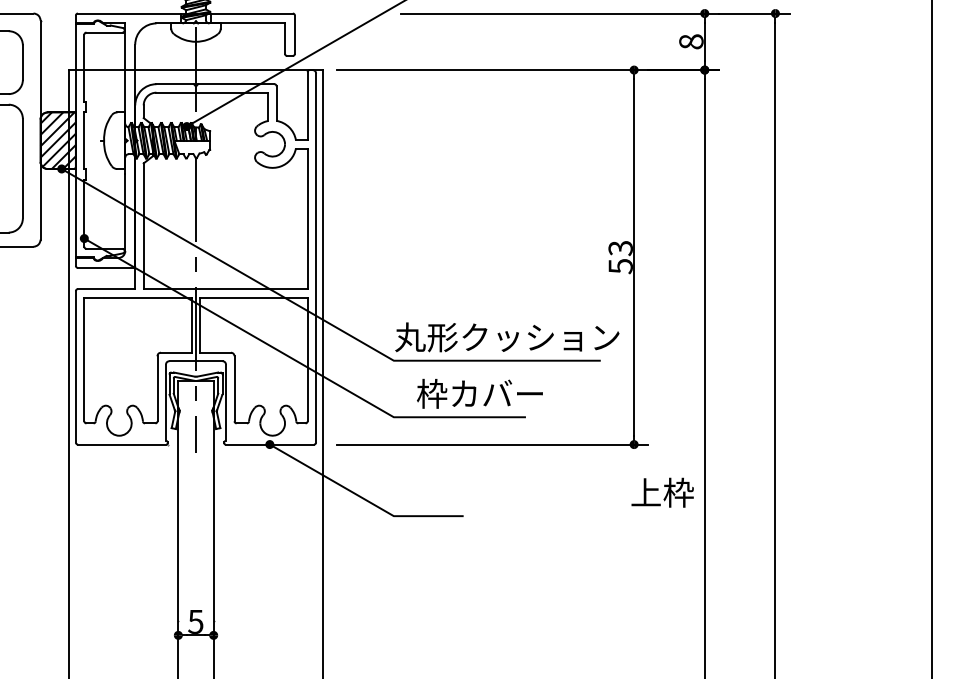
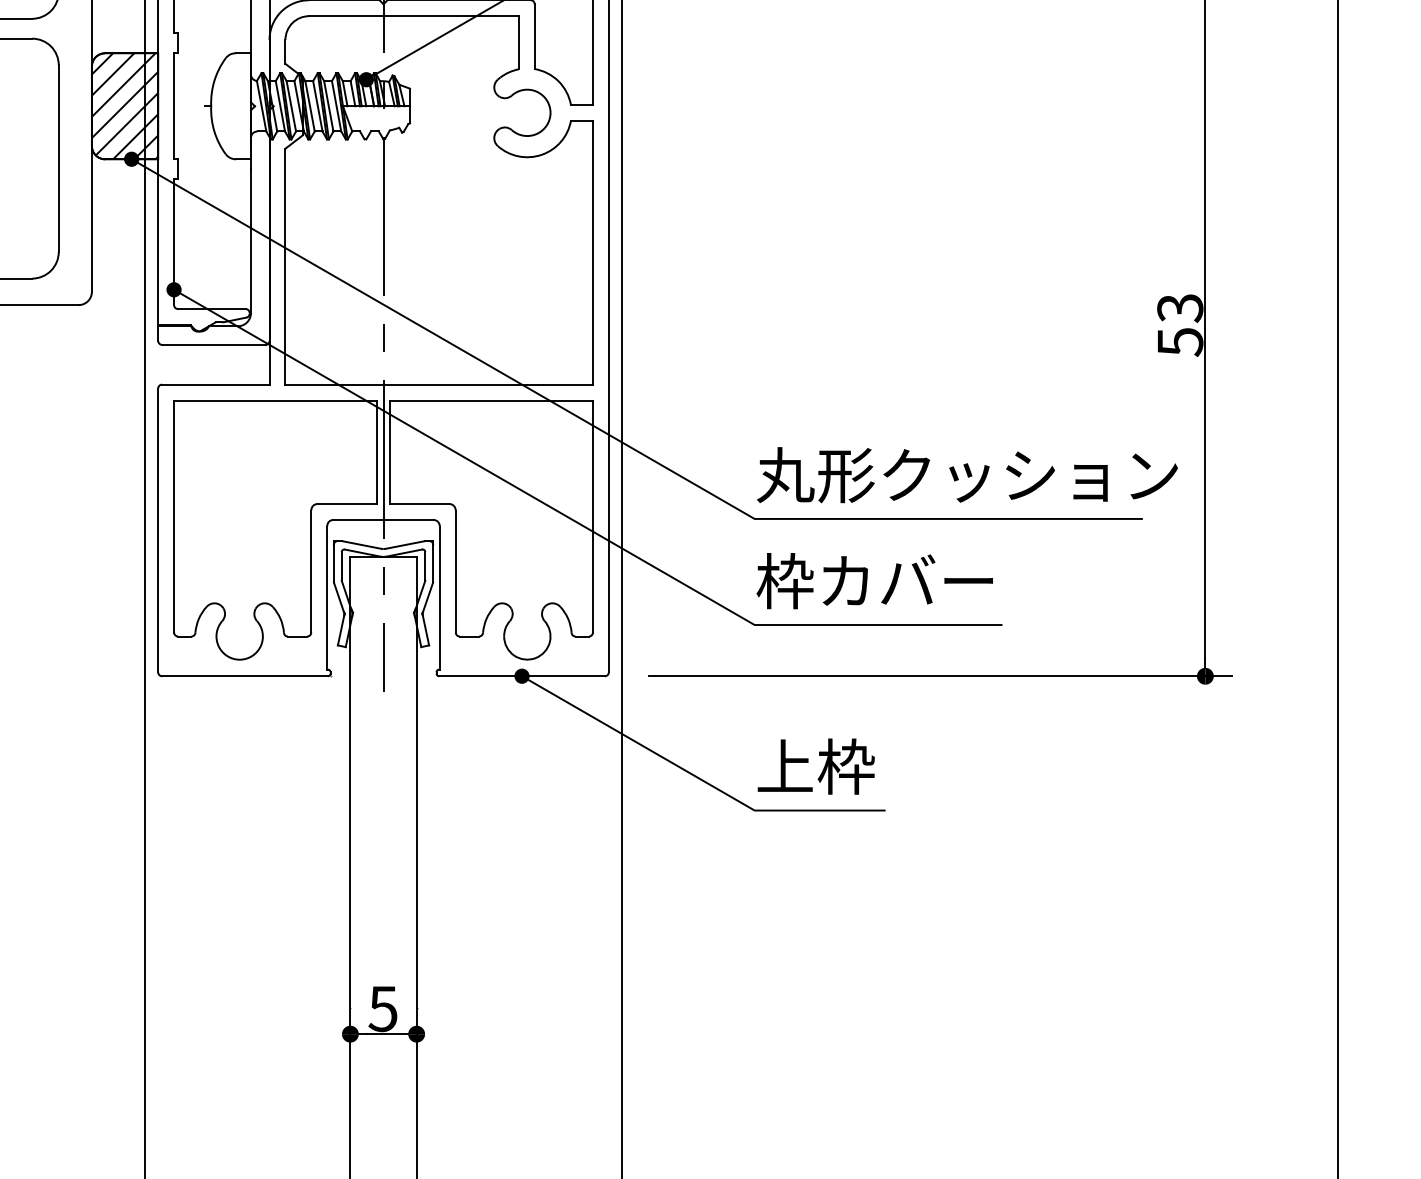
text: (479, 393) -> (874, 580), moved
text: (662, 492) -> (815, 766), moved

